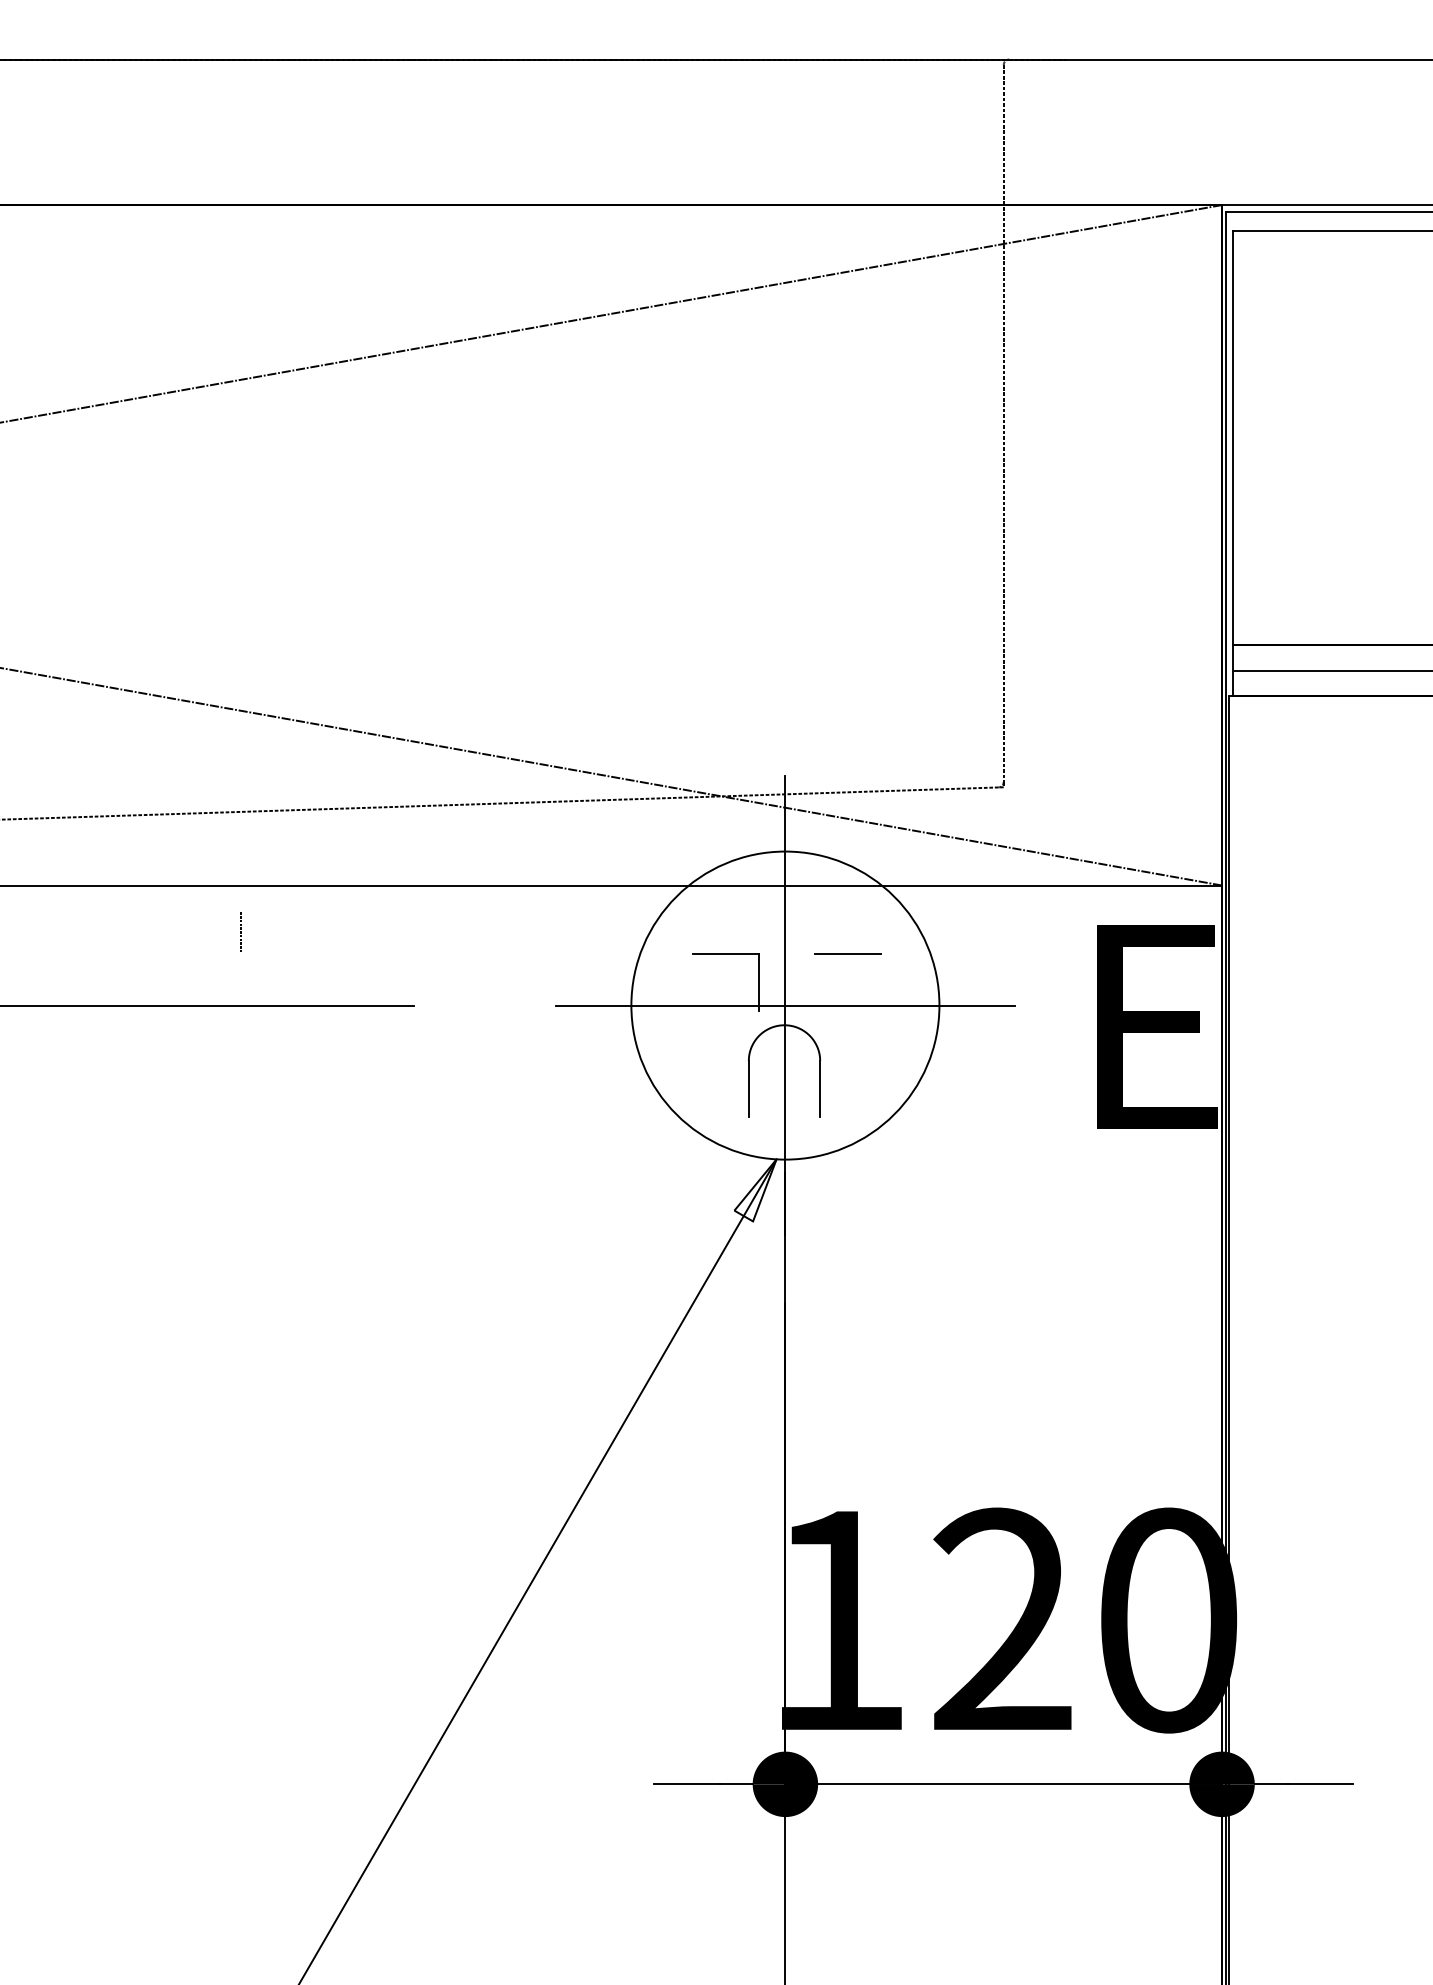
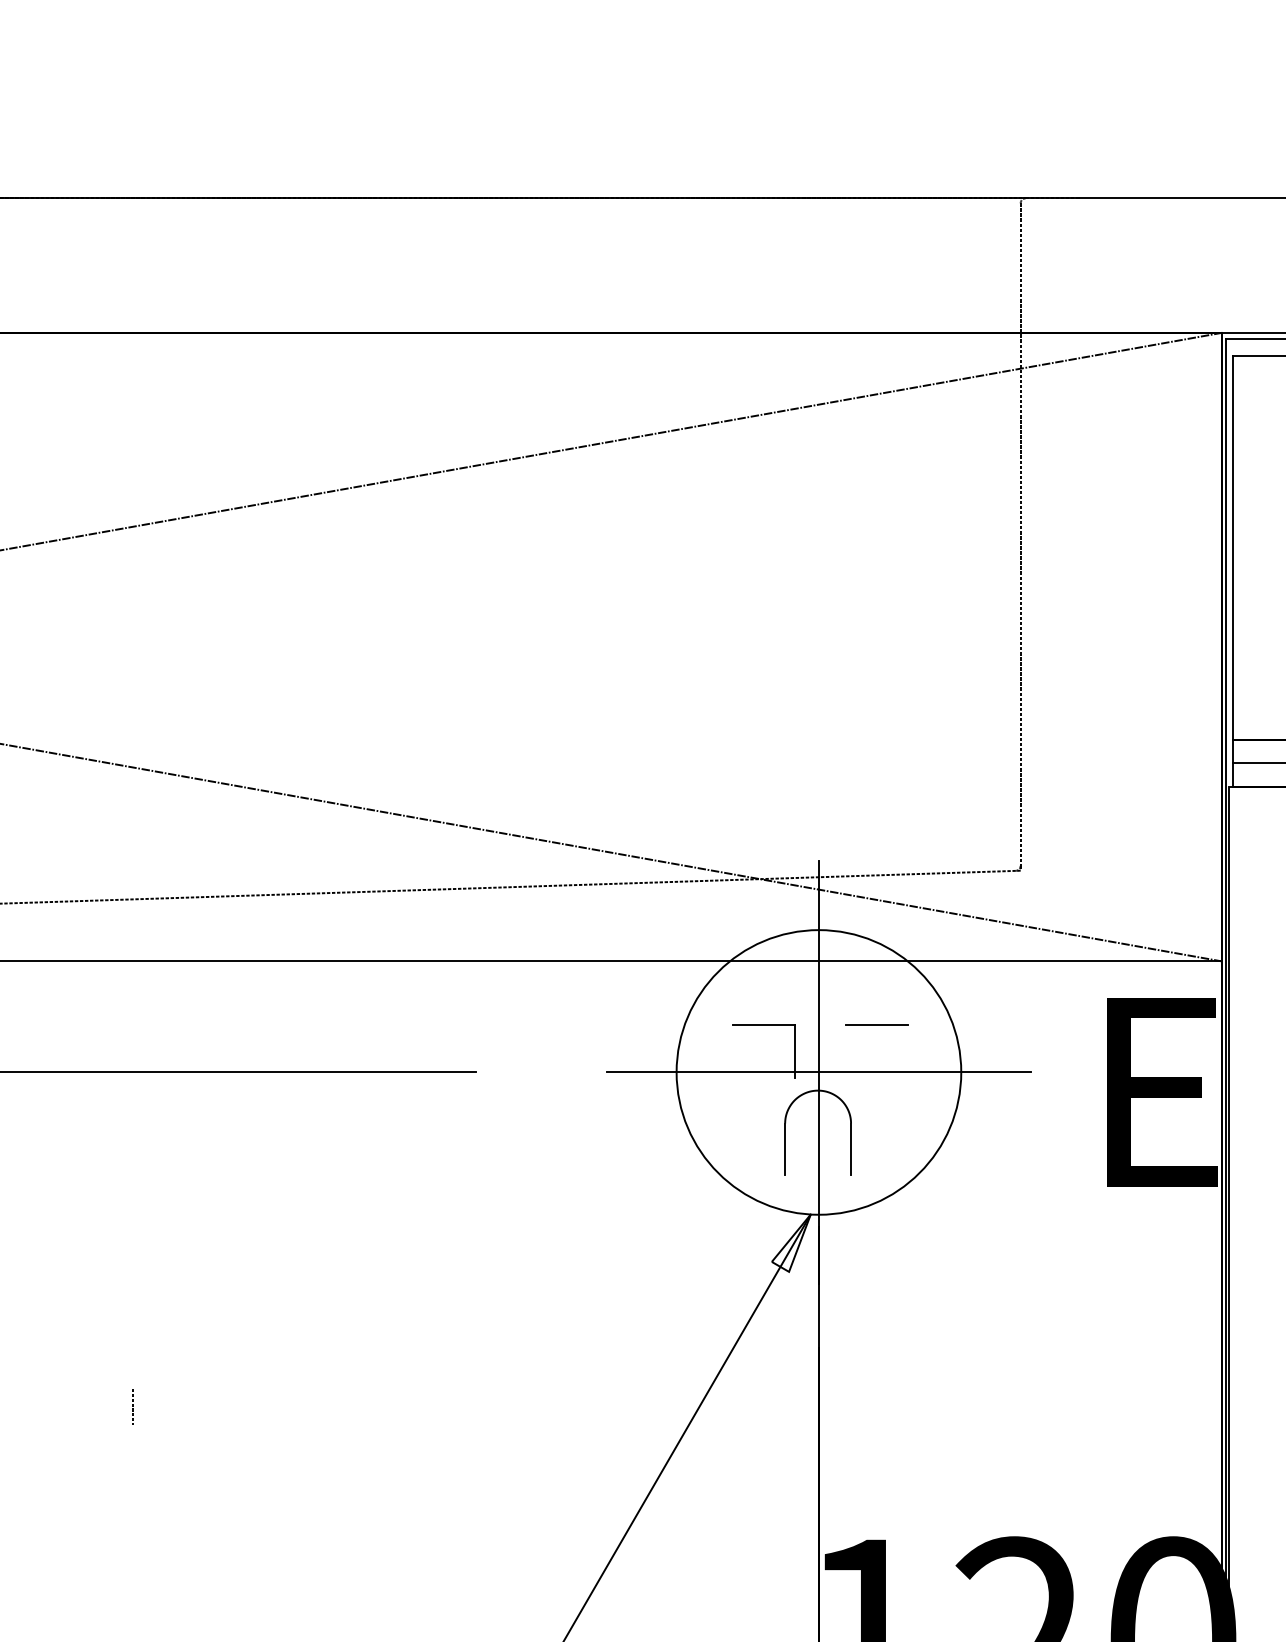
line: (240, 931) -> (132, 1405), moved

